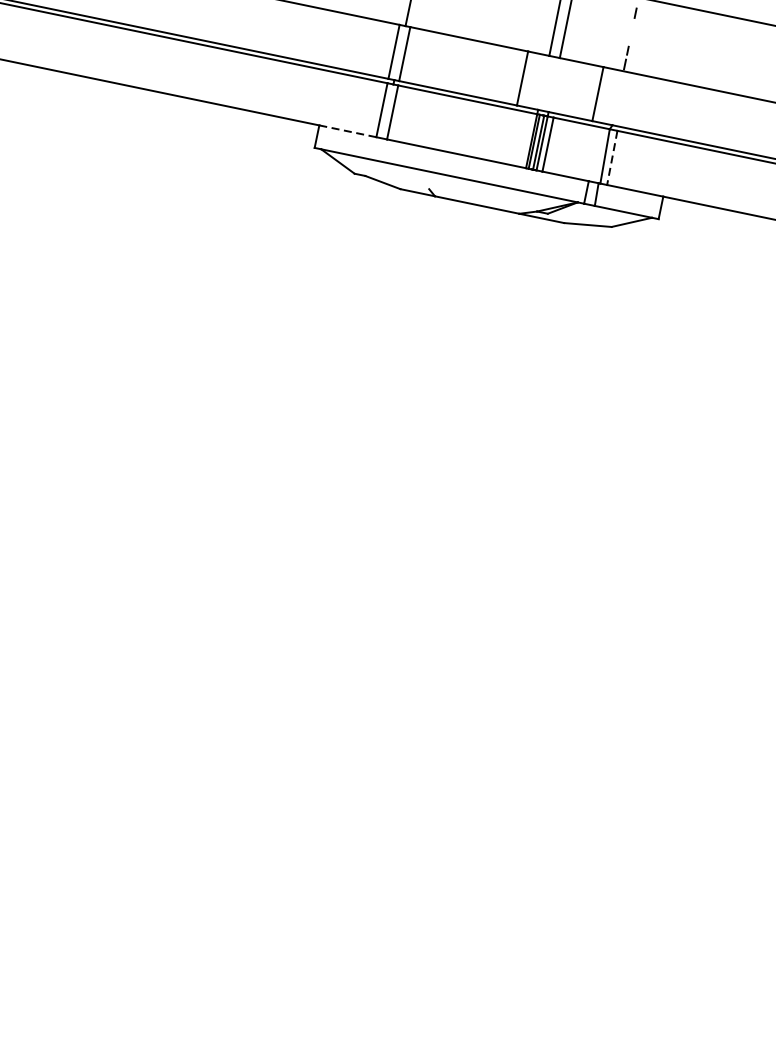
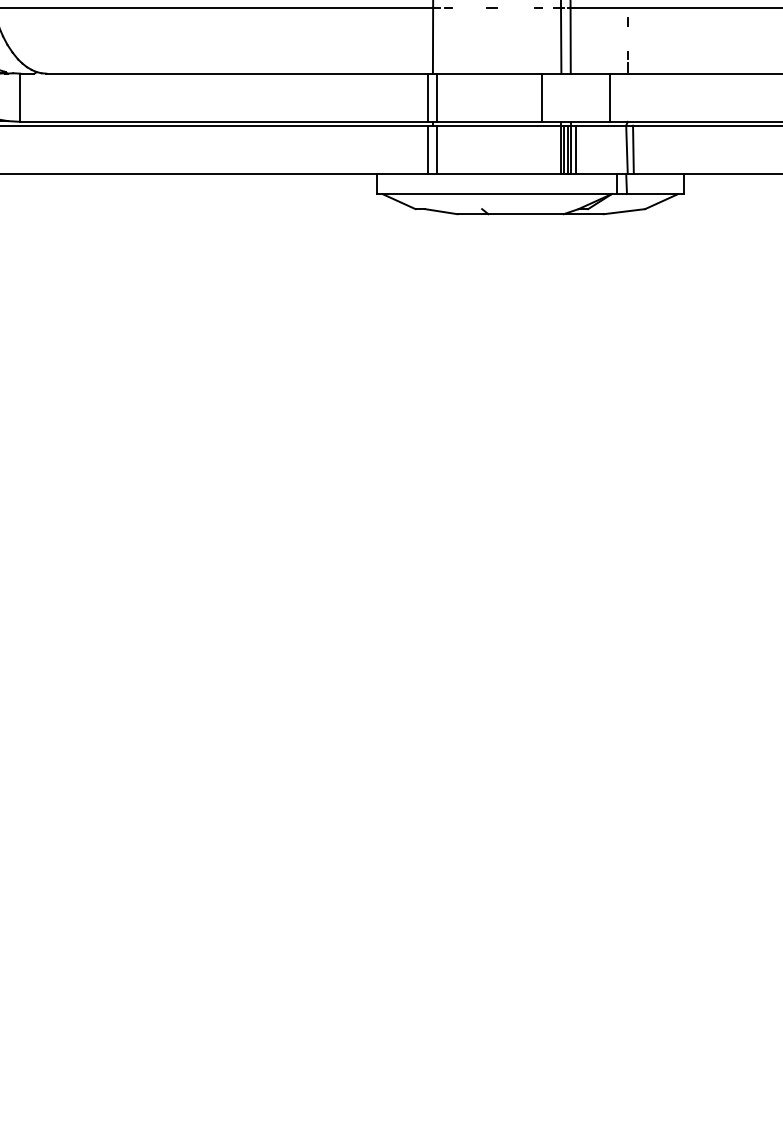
line: (347, 130) -> (401, 173), dashed -> solid
line: (612, 158) -> (633, 150), dashed -> solid

